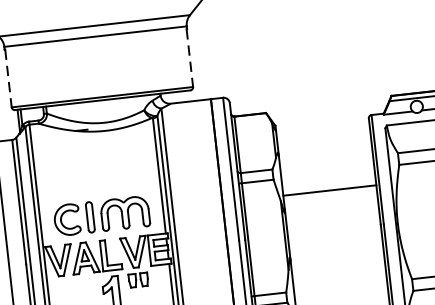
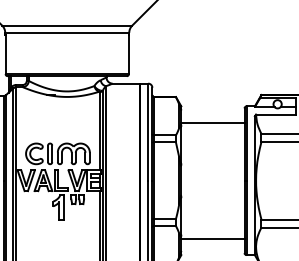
line: (189, 58) -> (128, 54), dashed -> solid
line: (8, 78) -> (5, 54), dashed -> solid
line: (329, 190) -> (212, 122), moved

